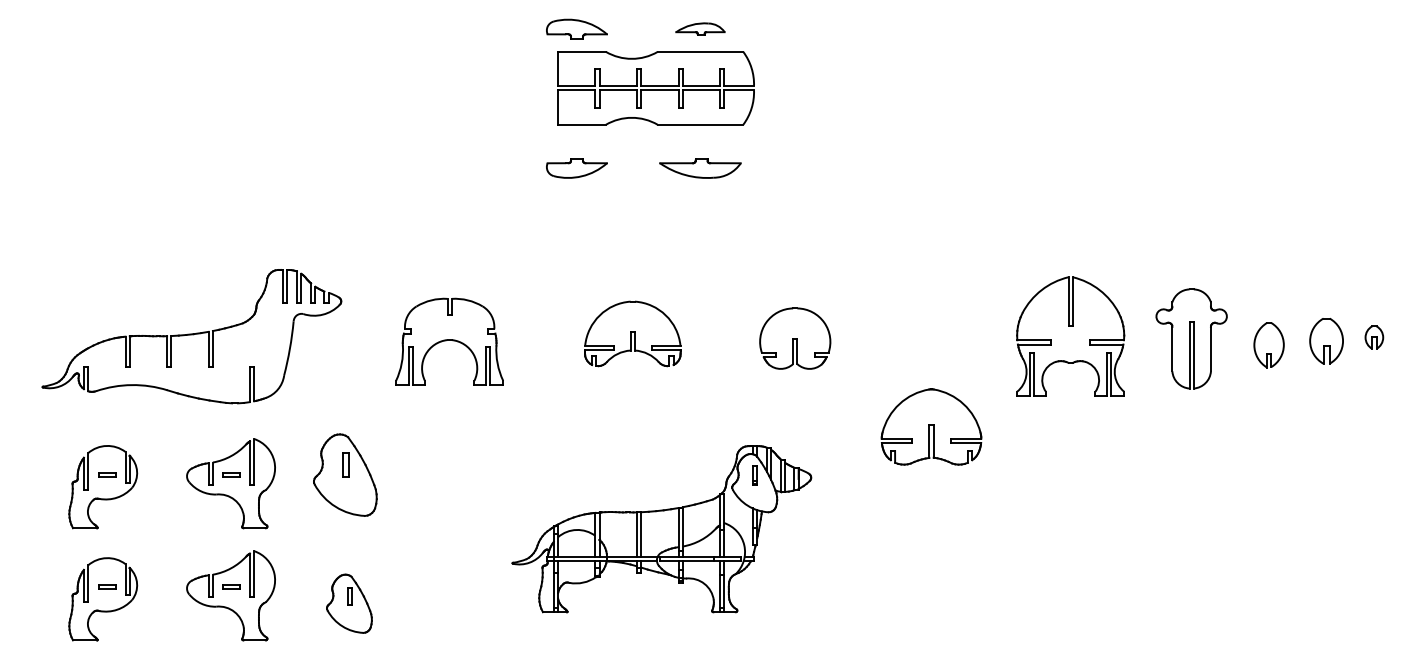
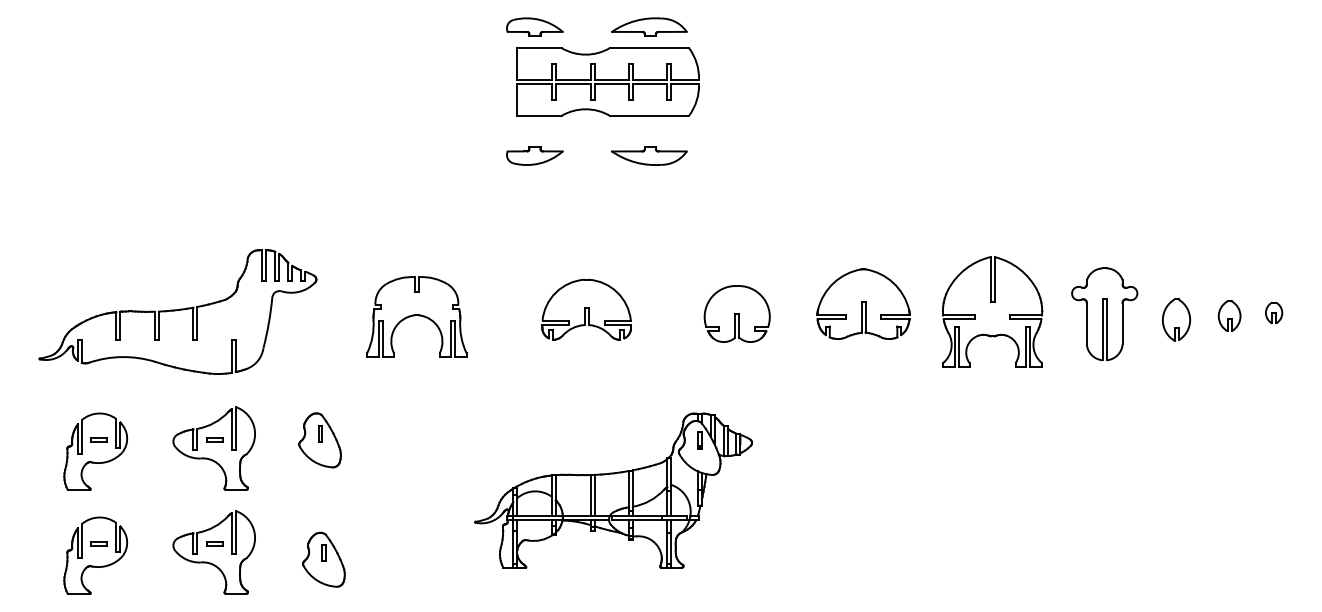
part: (700, 28) -> (649, 26), size x1.67
part: (1325, 340) -> (1228, 315), size x0.71
part: (931, 426) -> (863, 303), moved
part: (344, 474) -> (319, 439), size x0.71

